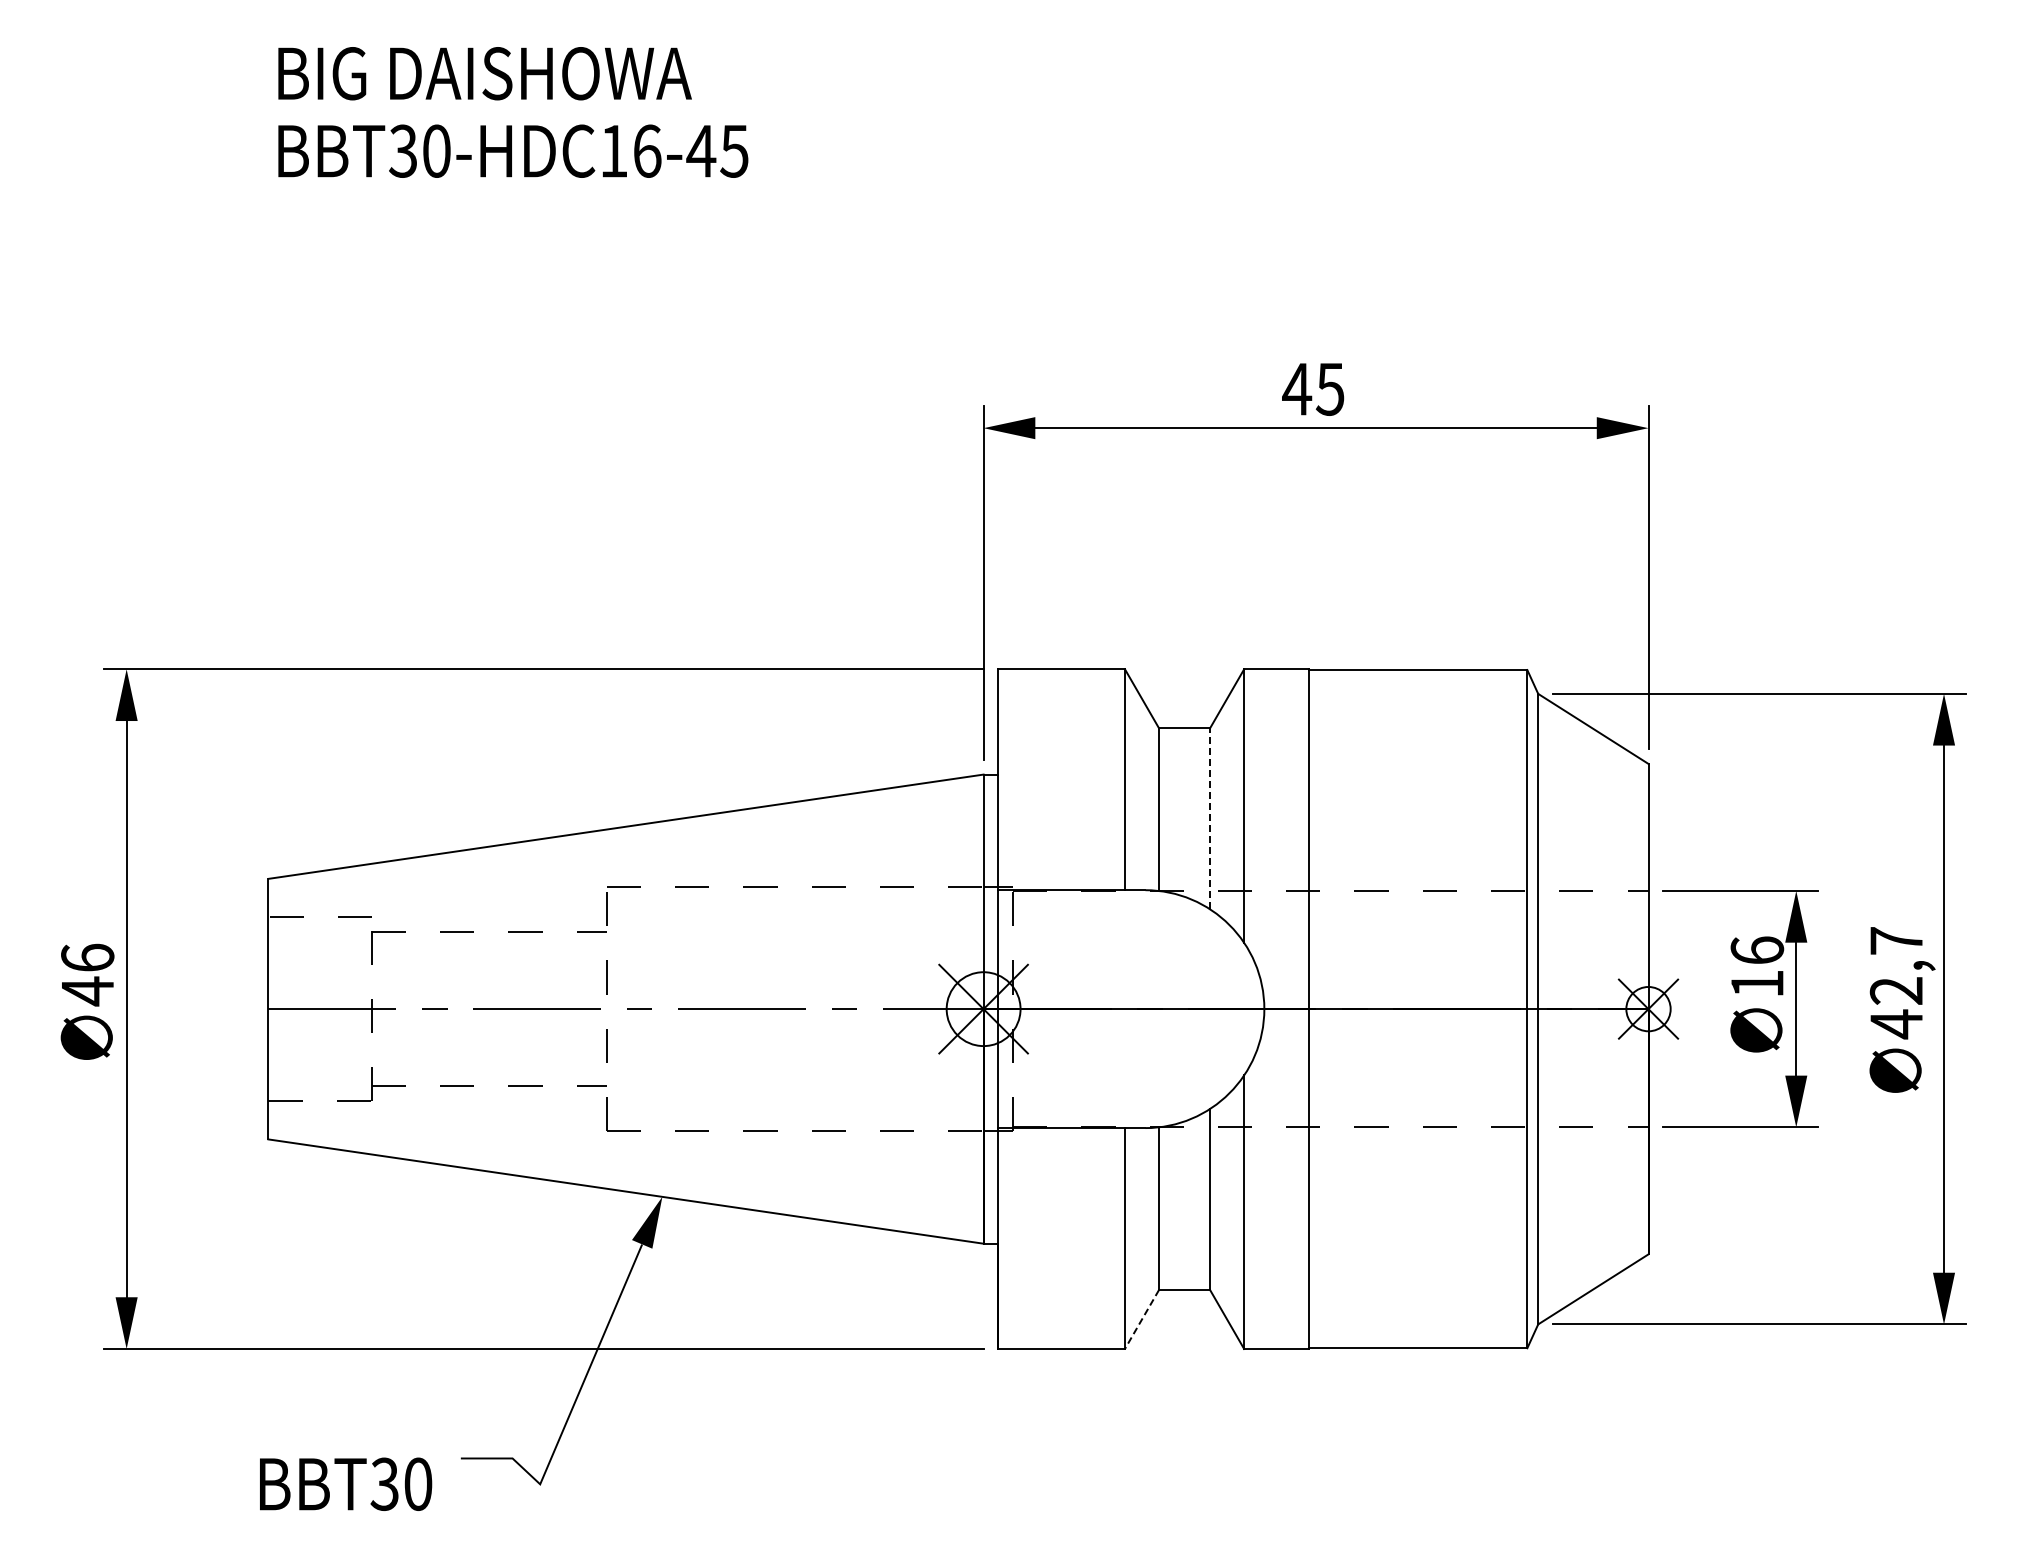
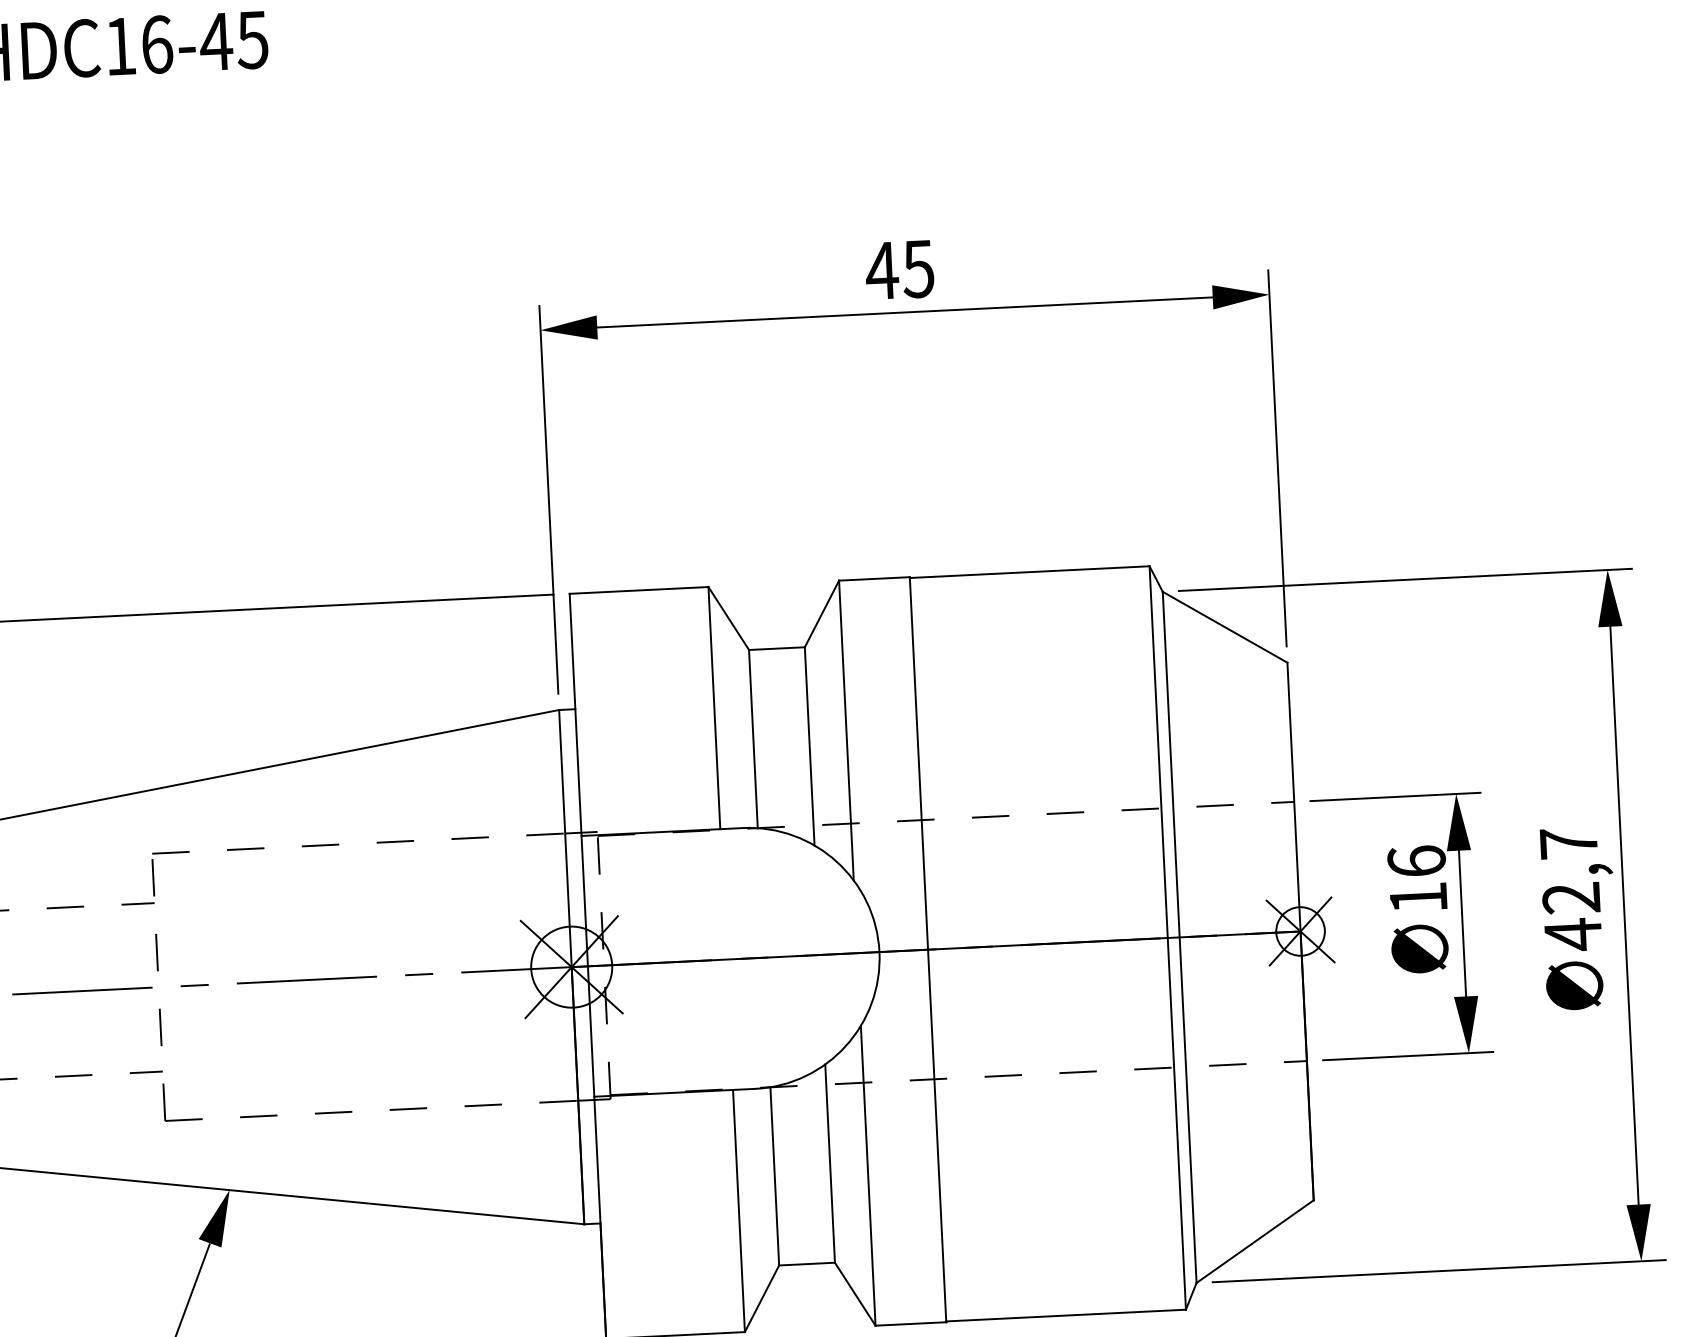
line: (1210, 818) -> (810, 745), dashed -> solid
line: (1141, 1319) -> (761, 1298), dashed -> solid

